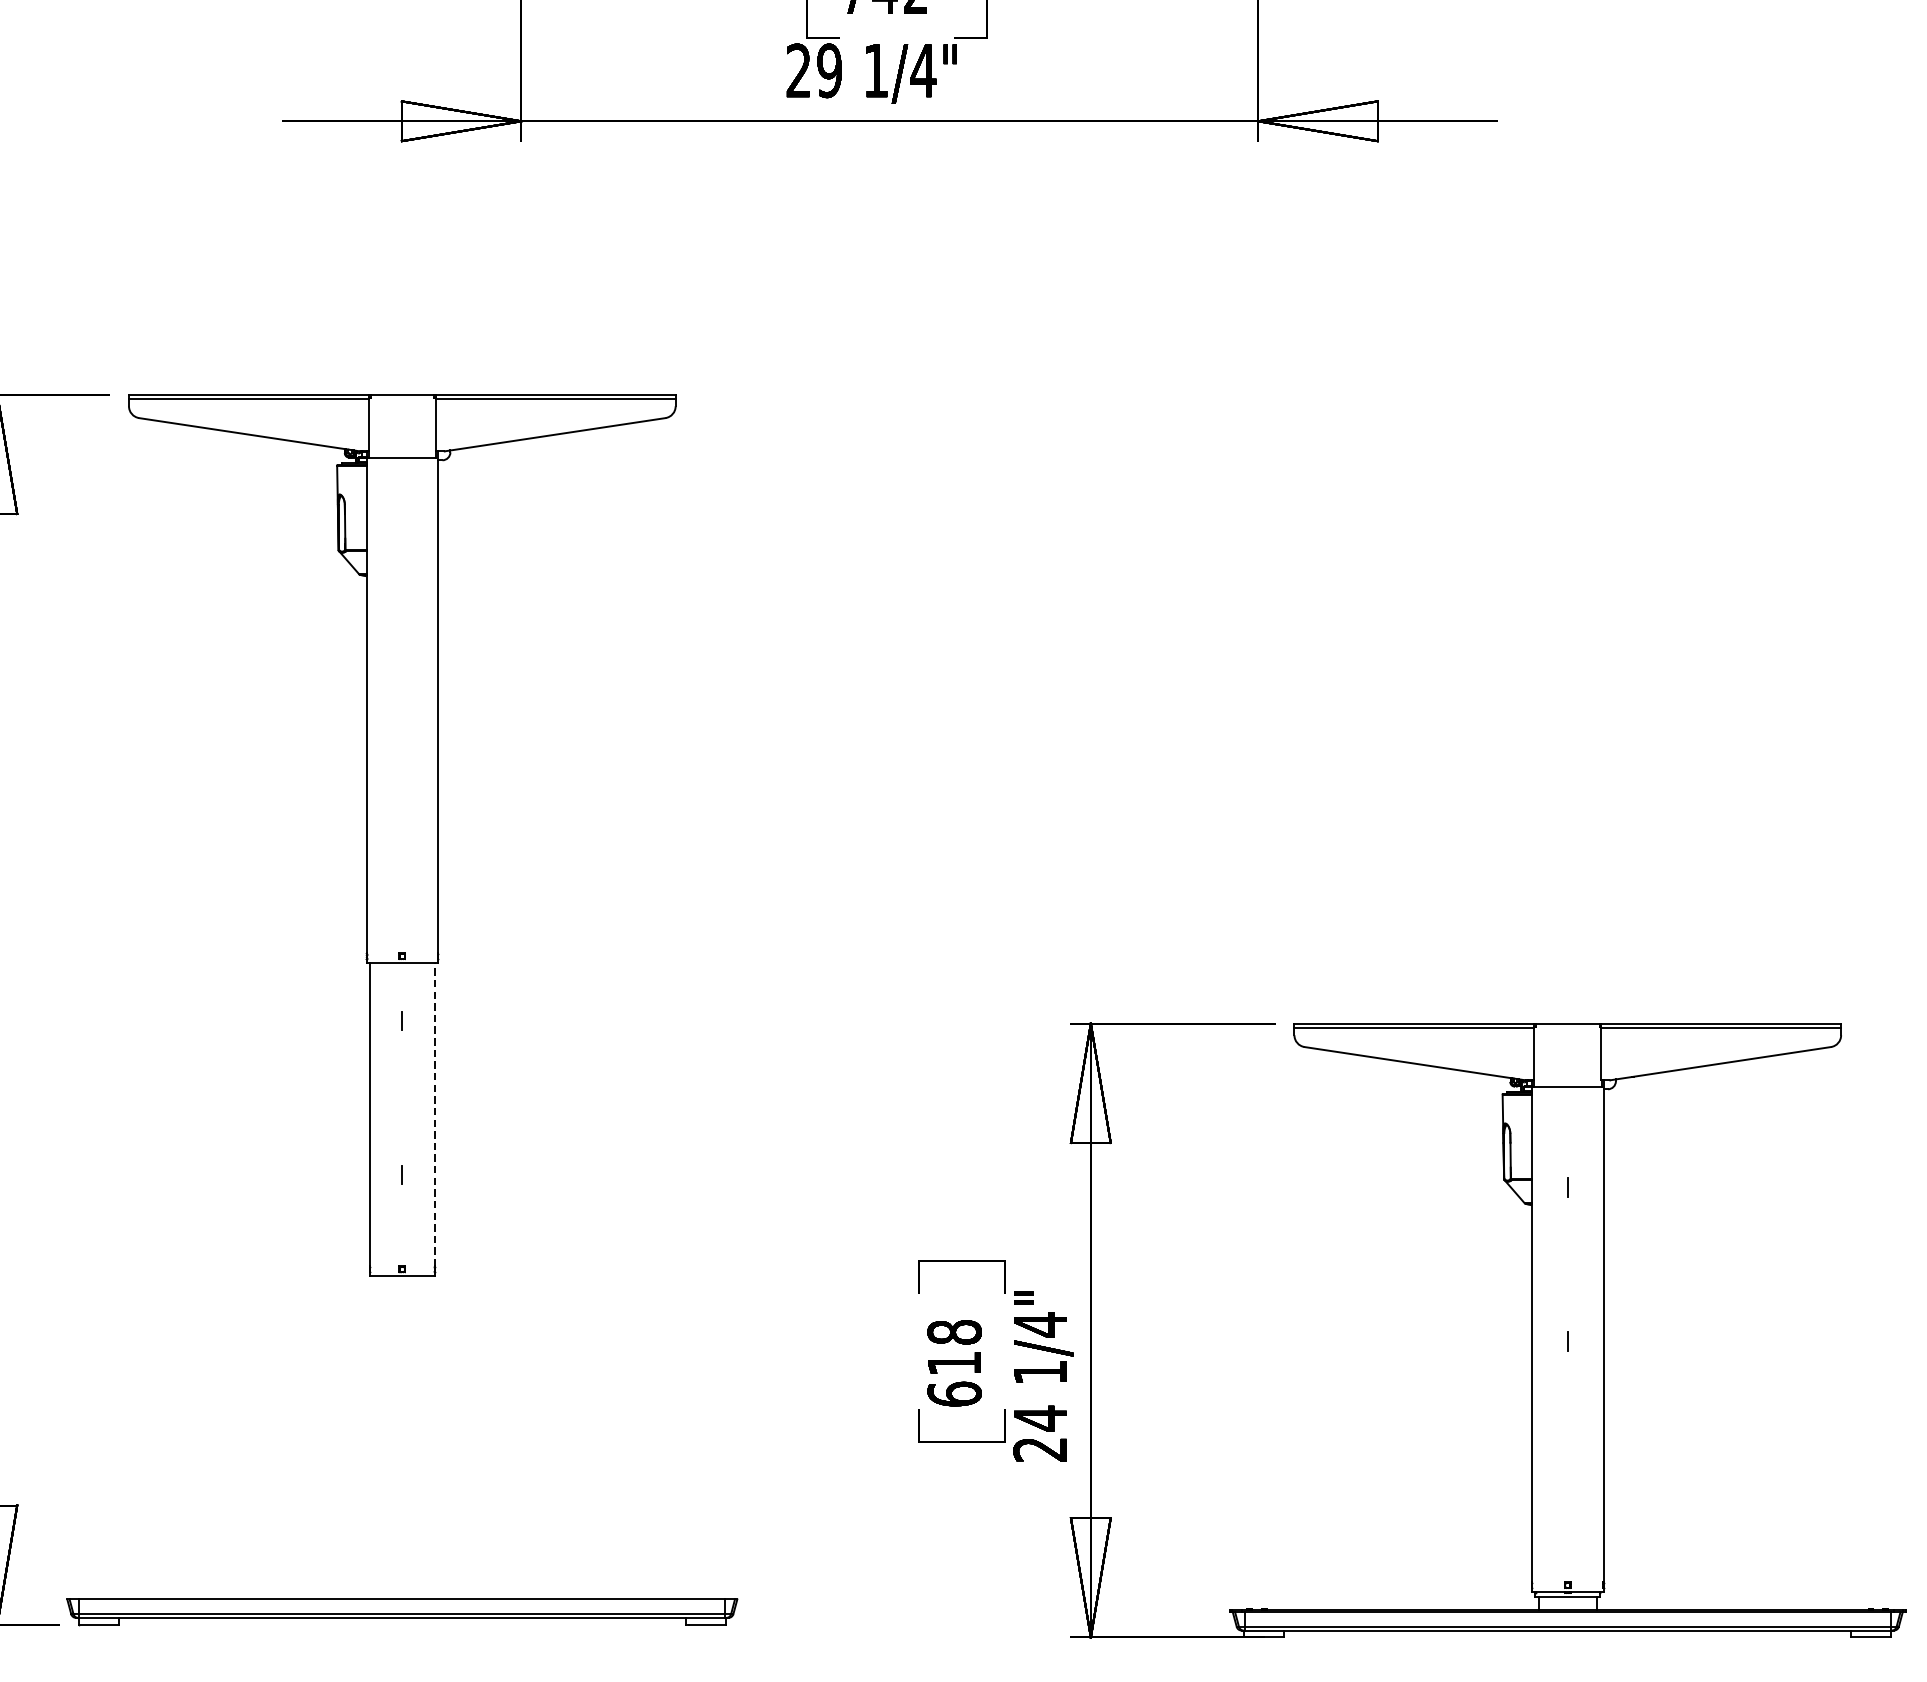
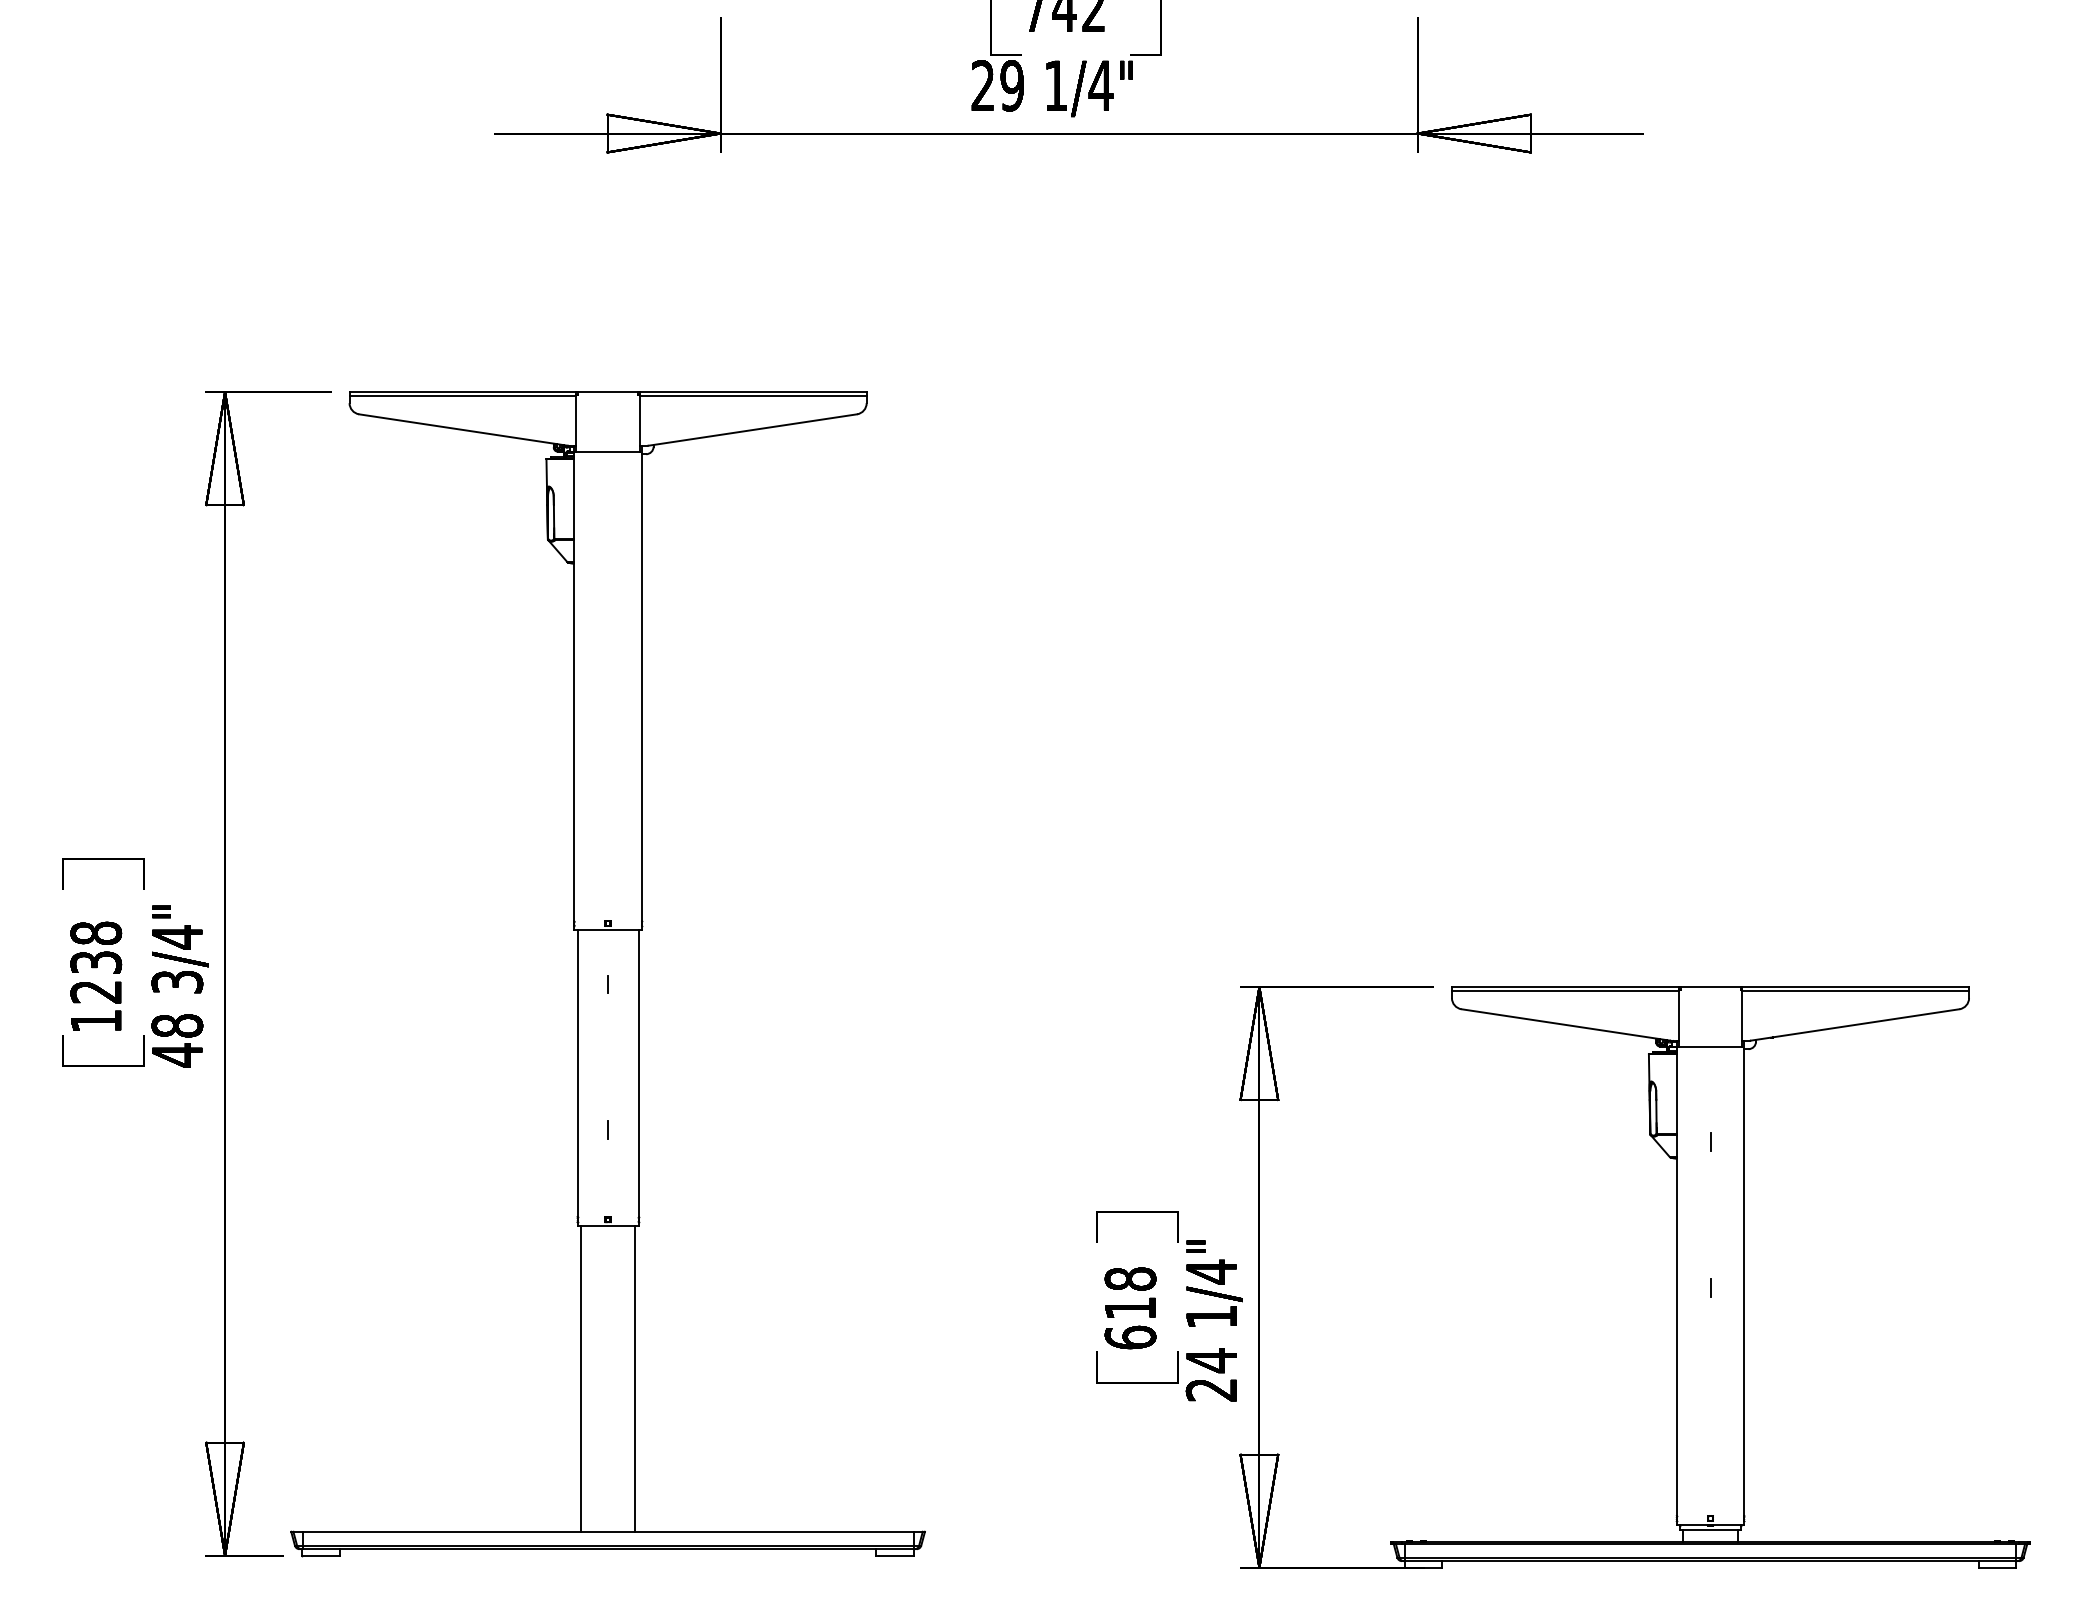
line: (434, 1113) -> (638, 1072), dashed -> solid
line: (373, 1437) -> (580, 1378), added
line: (431, 1437) -> (635, 1378), added

